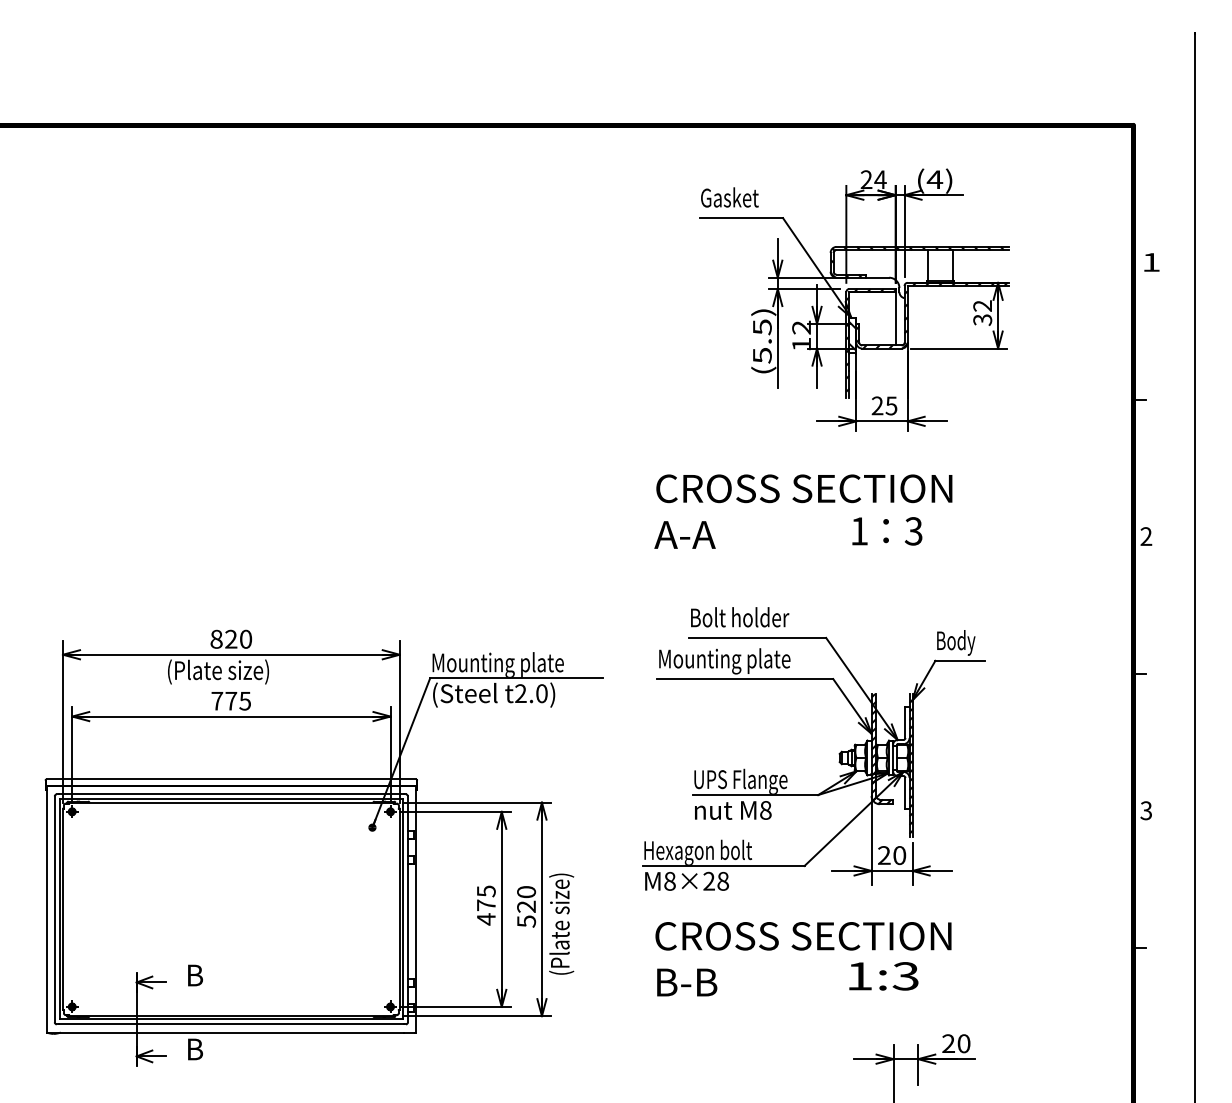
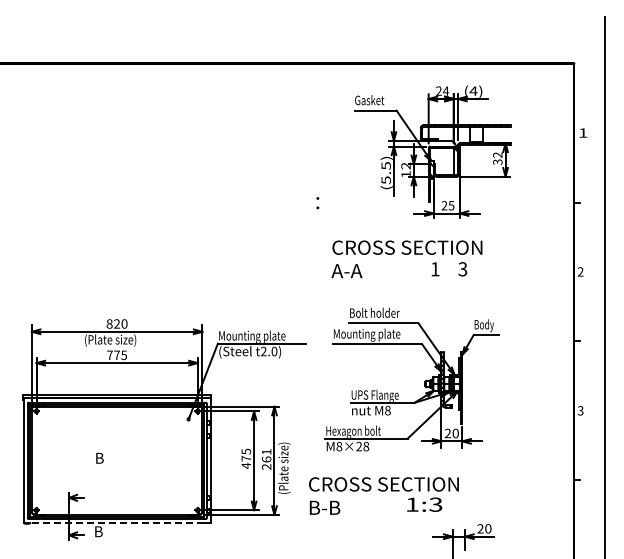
text: (885, 531) -> (317, 203), moved
text: (526, 906) -> (266, 459), 520 -> 261
text: (802, 958) -> (383, 495), moved
text: (194, 973) -> (99, 457), moved
line: (230, 1033) -> (116, 523), solid -> dashed

